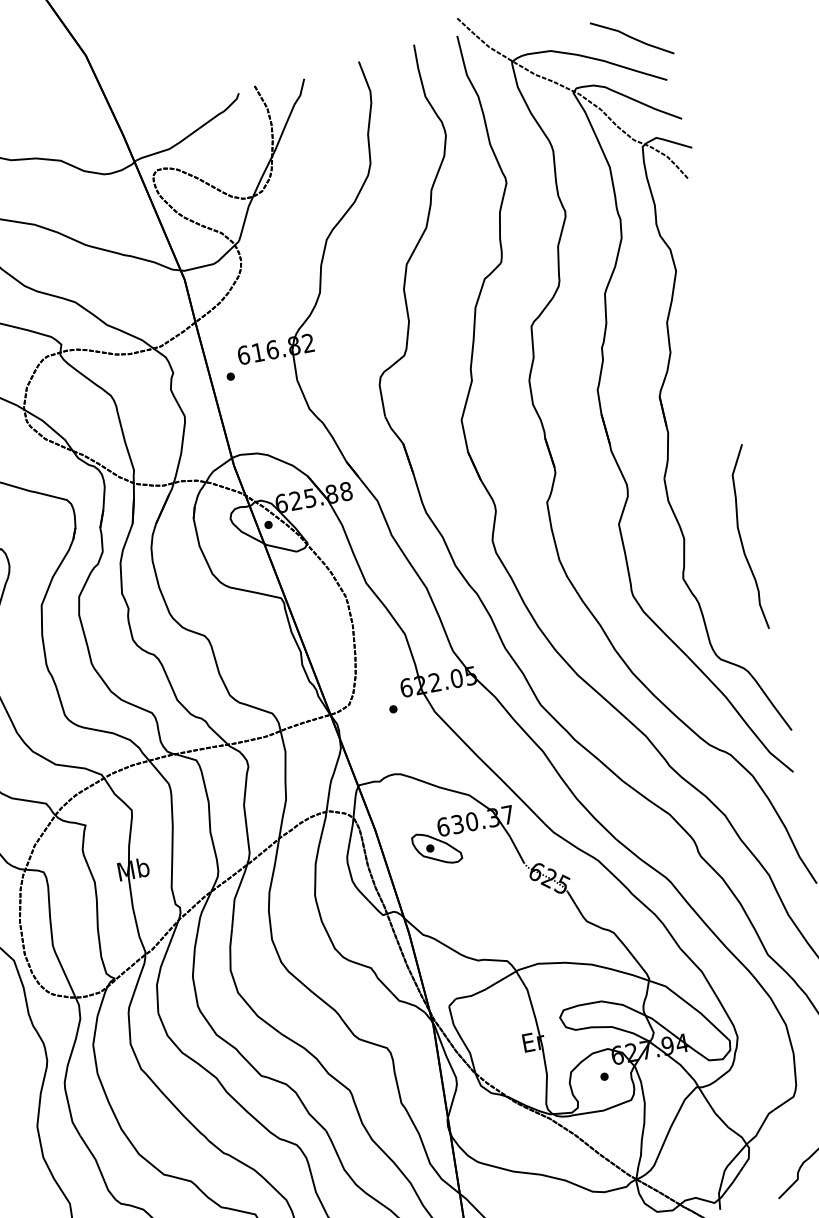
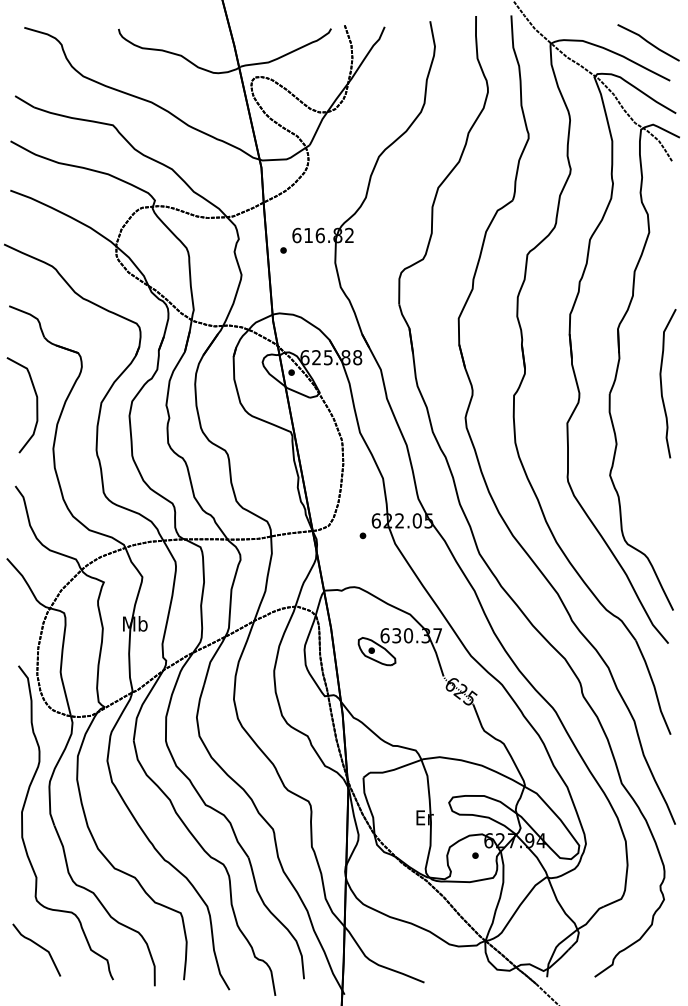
curve: (742, 541) -> (662, 385), moved

